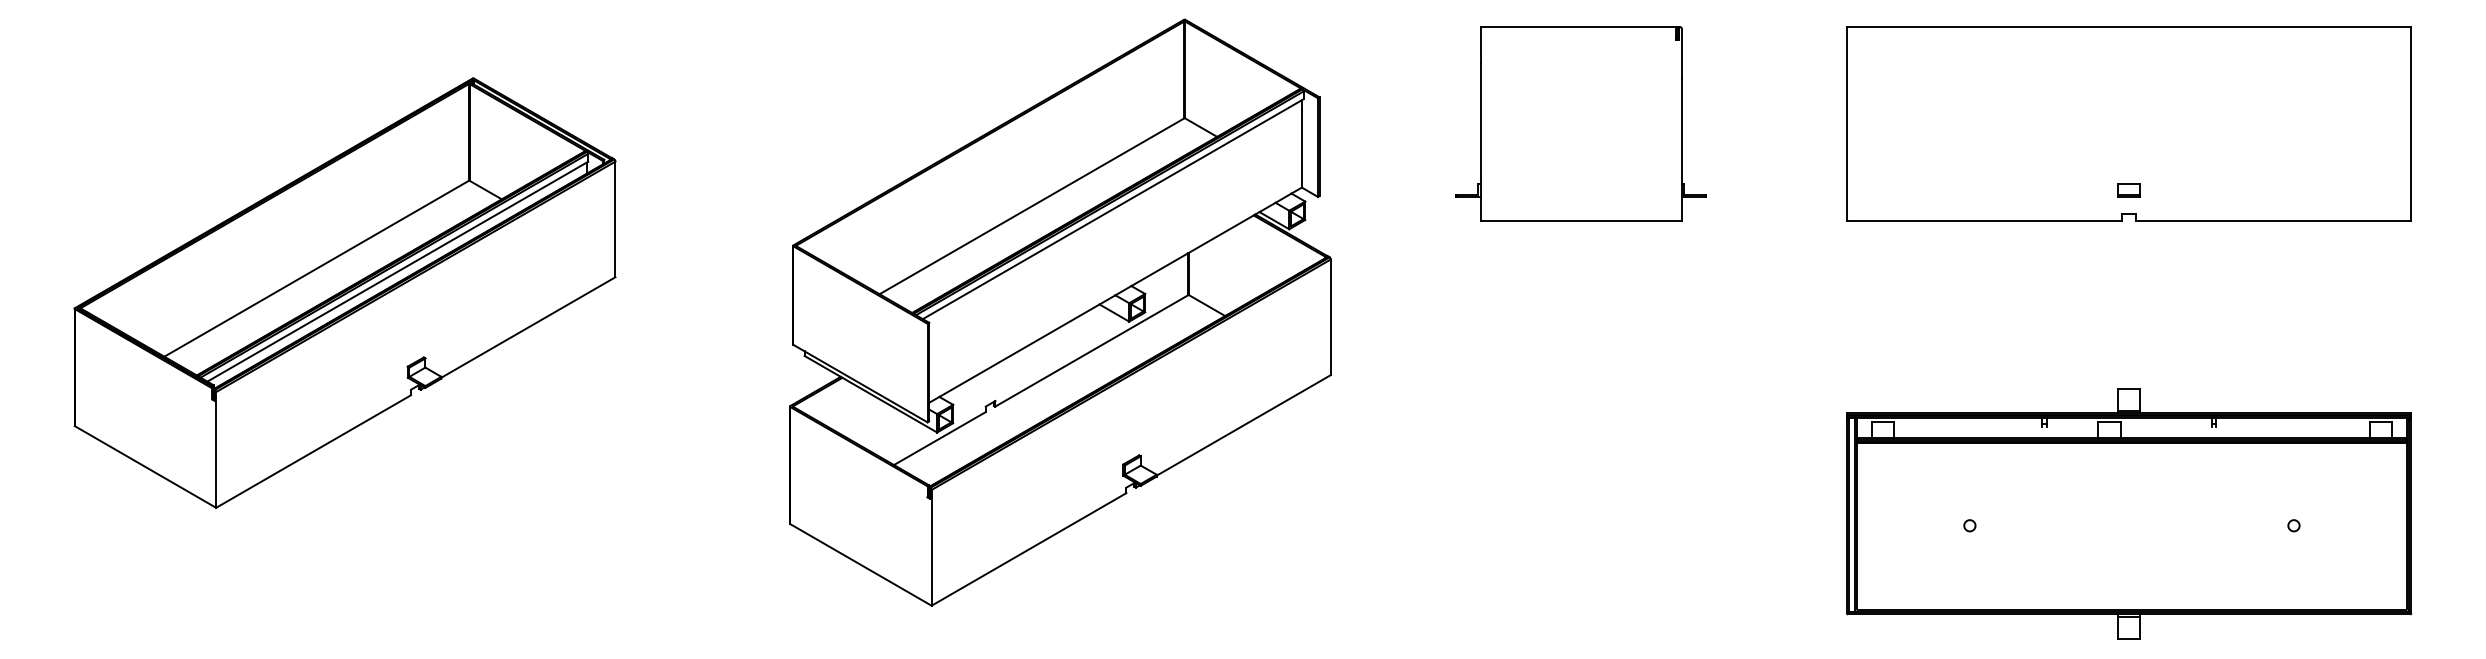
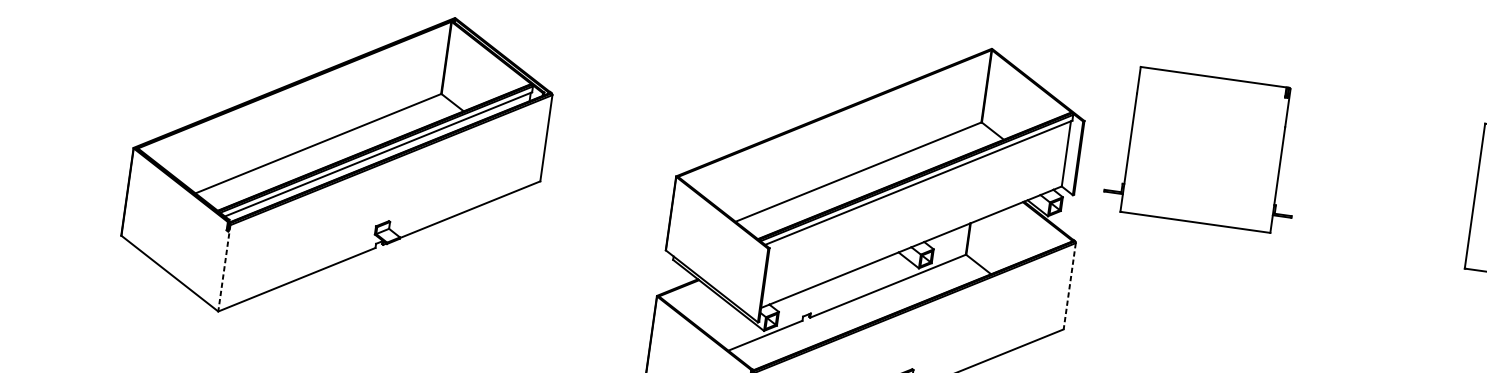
part: (1580, 123) -> (1205, 149), moved
line: (1330, 317) -> (1069, 286), solid -> dashed
line: (216, 449) -> (224, 268), solid -> dashed

